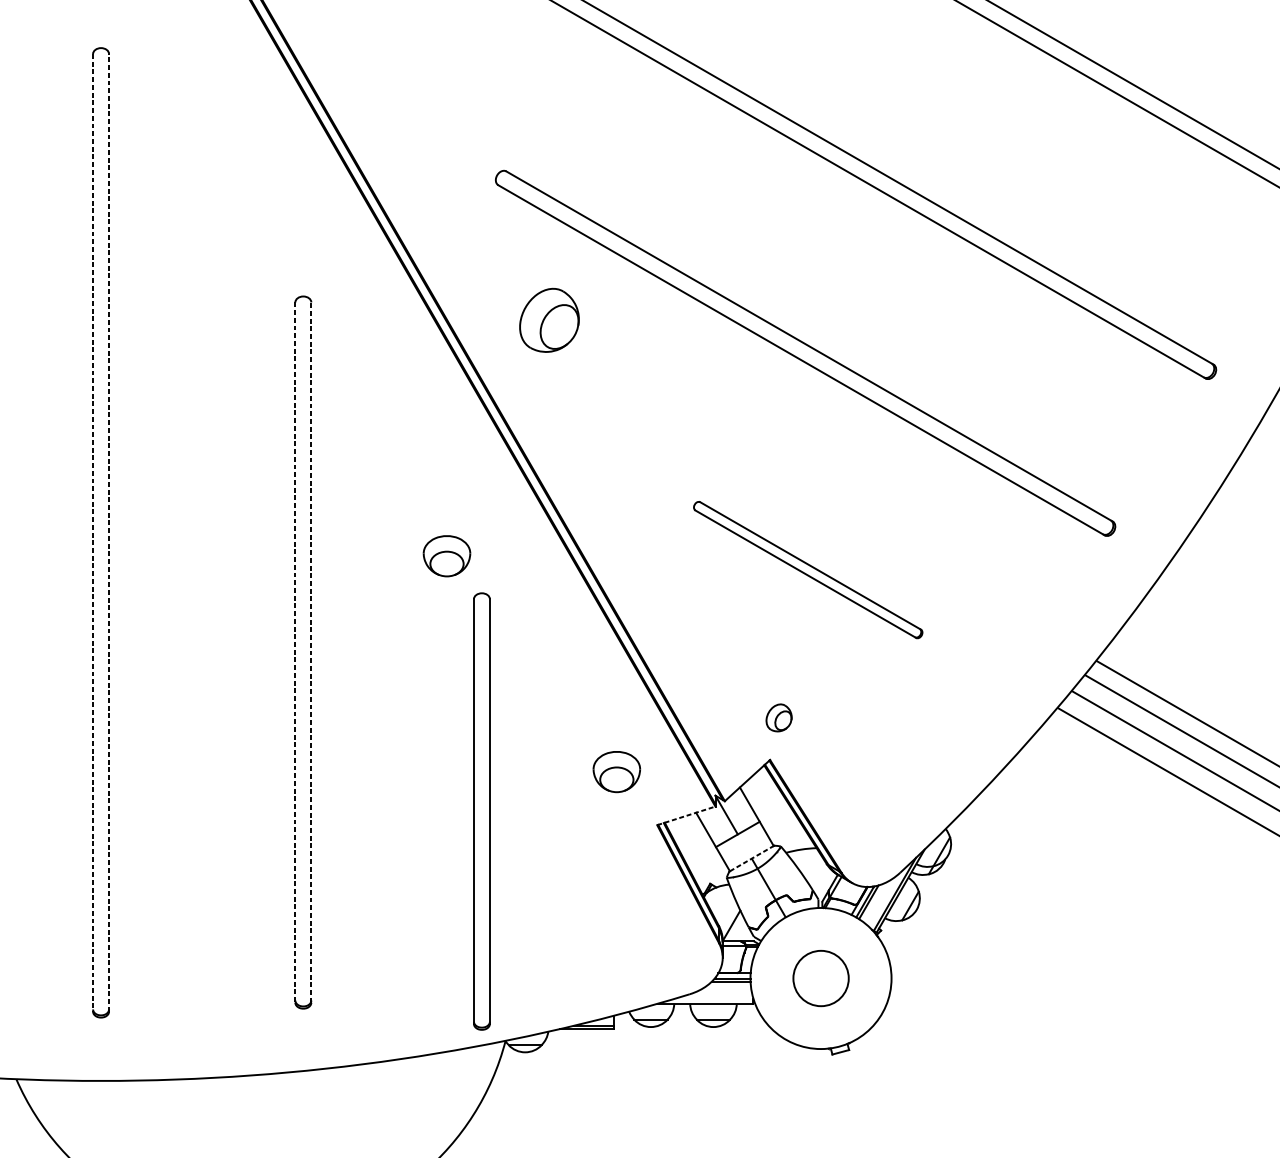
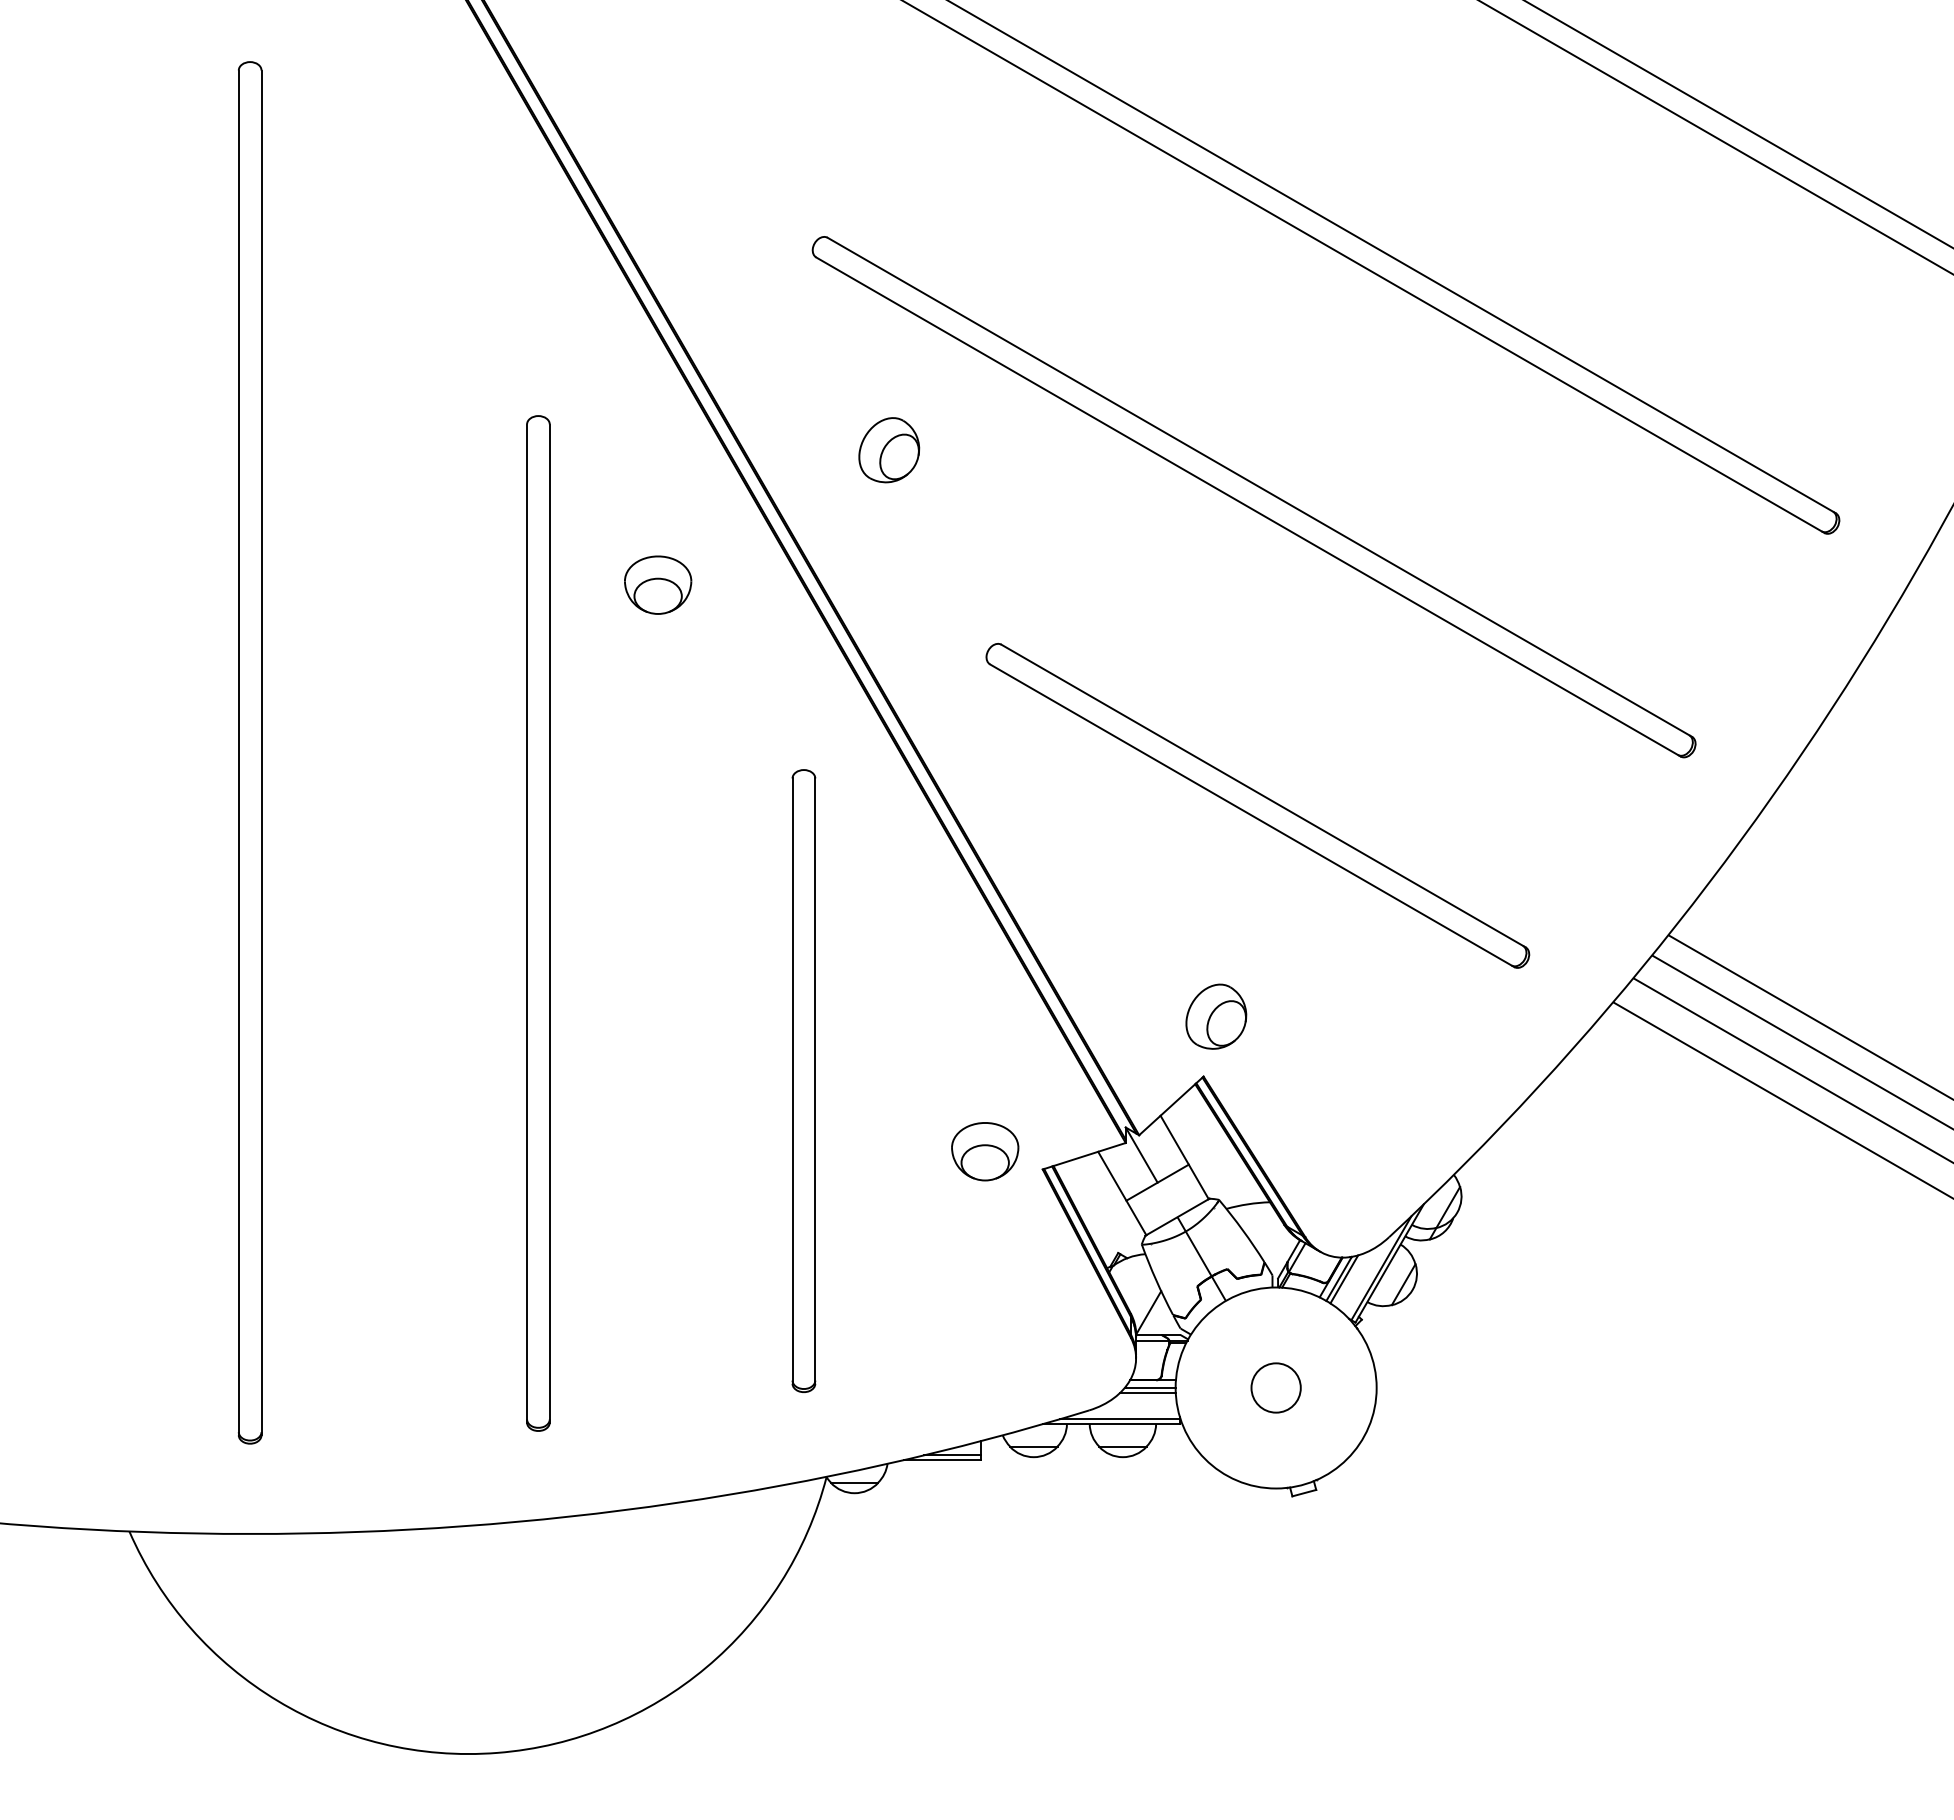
part: (549, 320) -> (889, 450), size x0.71
line: (109, 532) -> (261, 752), dashed -> solid
line: (92, 533) -> (238, 753), dashed -> solid
part: (447, 555) -> (658, 584), moved
part: (807, 569) -> (1257, 805), size x1.67
line: (311, 652) -> (549, 923), dashed -> solid
line: (295, 653) -> (527, 924), dashed -> solid
part: (779, 717) -> (1216, 1016), size x1.67
part: (617, 771) -> (985, 1151), moved
part: (481, 811) -> (803, 1080), moved
line: (686, 816) -> (1084, 1156), dashed -> solid
line: (751, 858) -> (1177, 1217), dashed -> solid
circle: (820, 978) -> (1275, 1387), size x0.62
line: (711, 1000) -> (1119, 1419), added

